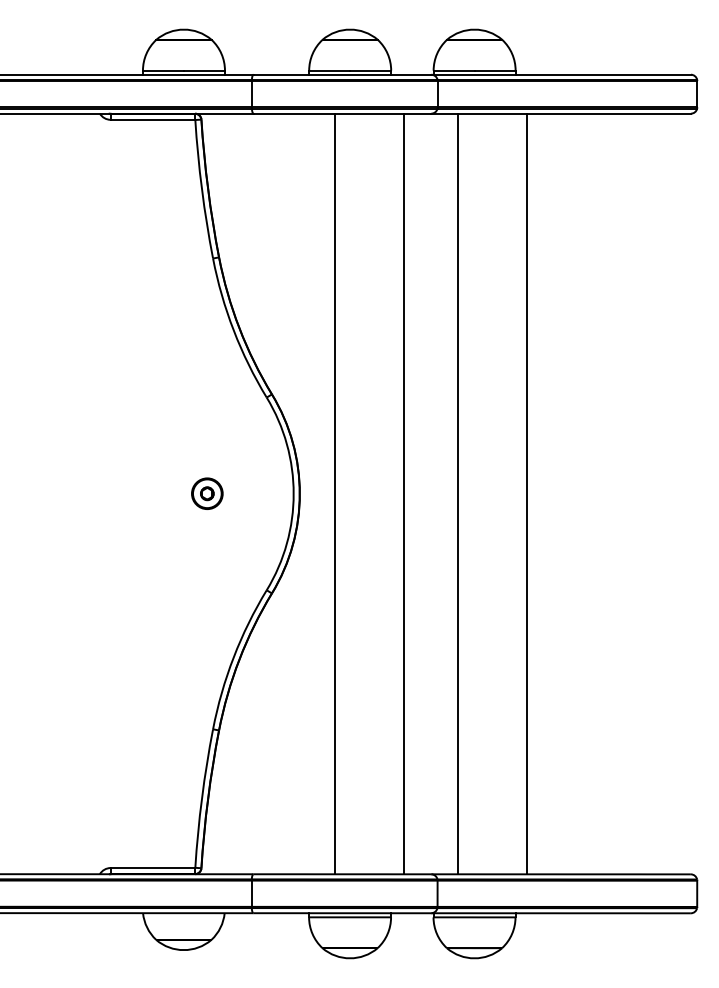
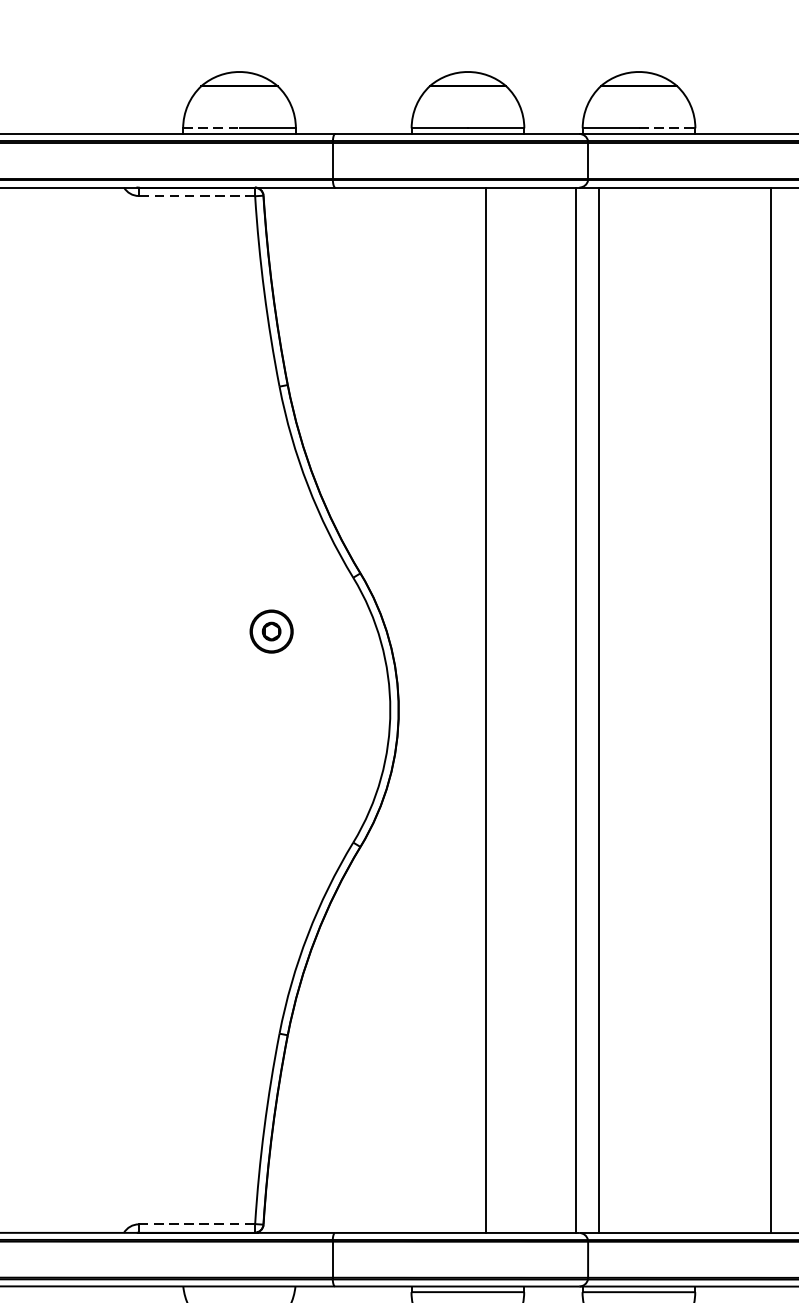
line: (163, 70) -> (211, 128), solid -> dashed
line: (495, 70) -> (667, 128), solid -> dashed
line: (152, 119) -> (196, 195), solid -> dashed
part: (207, 493) -> (271, 631), moved
line: (334, 493) -> (486, 709), moved
line: (403, 493) -> (598, 709), moved
line: (457, 493) -> (575, 709), moved
line: (526, 493) -> (770, 709), moved
line: (153, 868) -> (197, 1225), solid -> dashed

